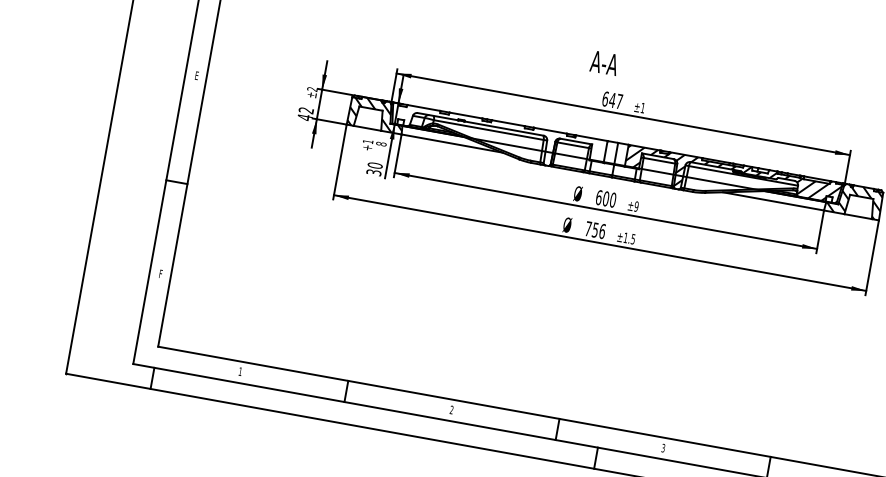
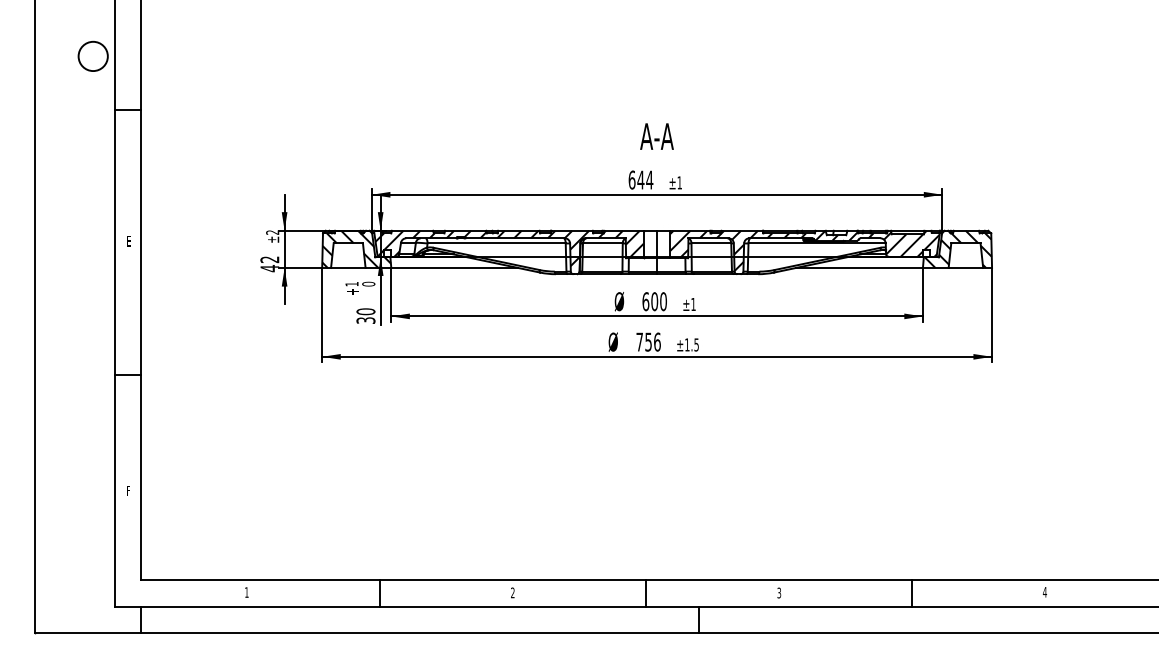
text: (604, 63) -> (656, 136), moved
text: (619, 101) -> (649, 179), 647 -> 644
hatch: (498, 135) -> (509, 248), added
text: (381, 143) -> (368, 283), 8 -> 0
text: (636, 206) -> (693, 304), ±9 -> ±1

